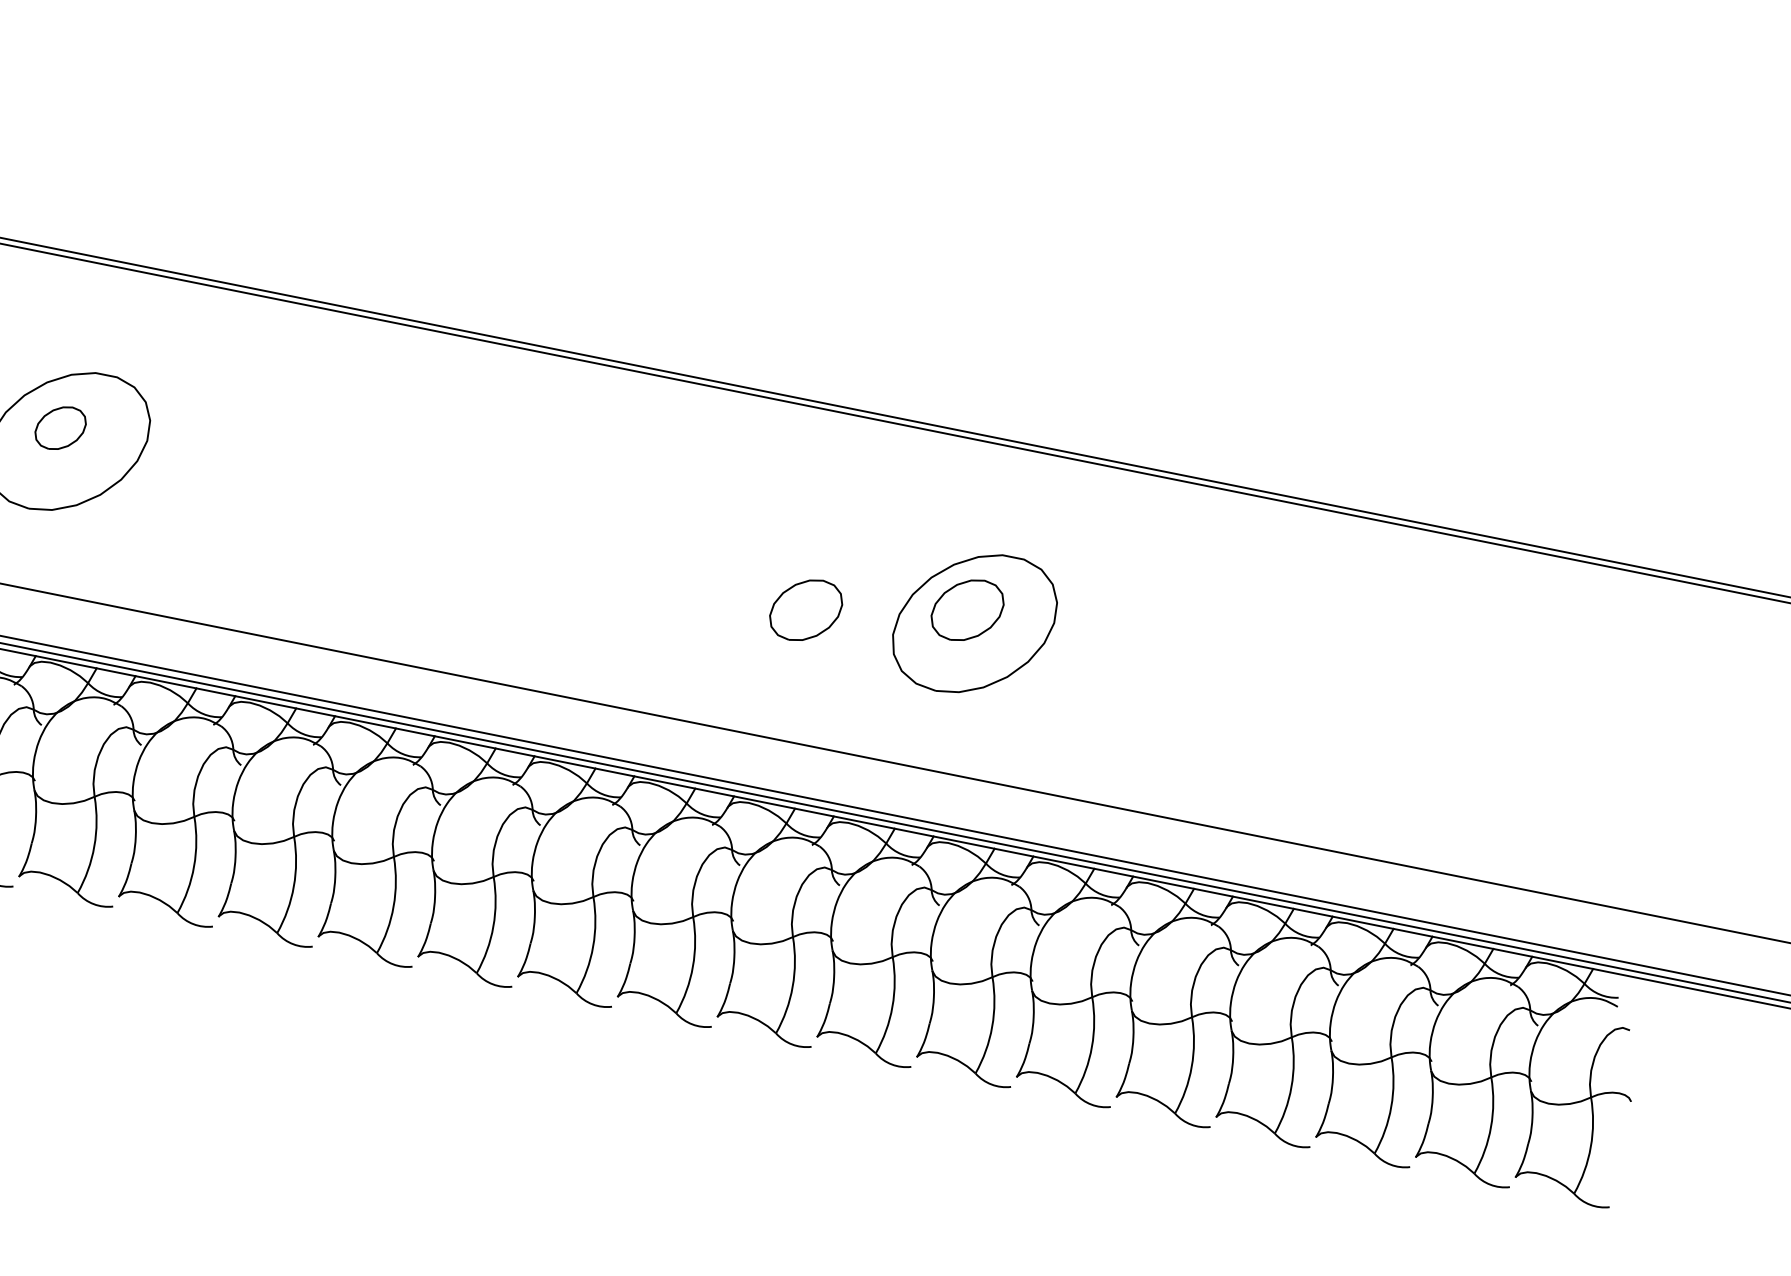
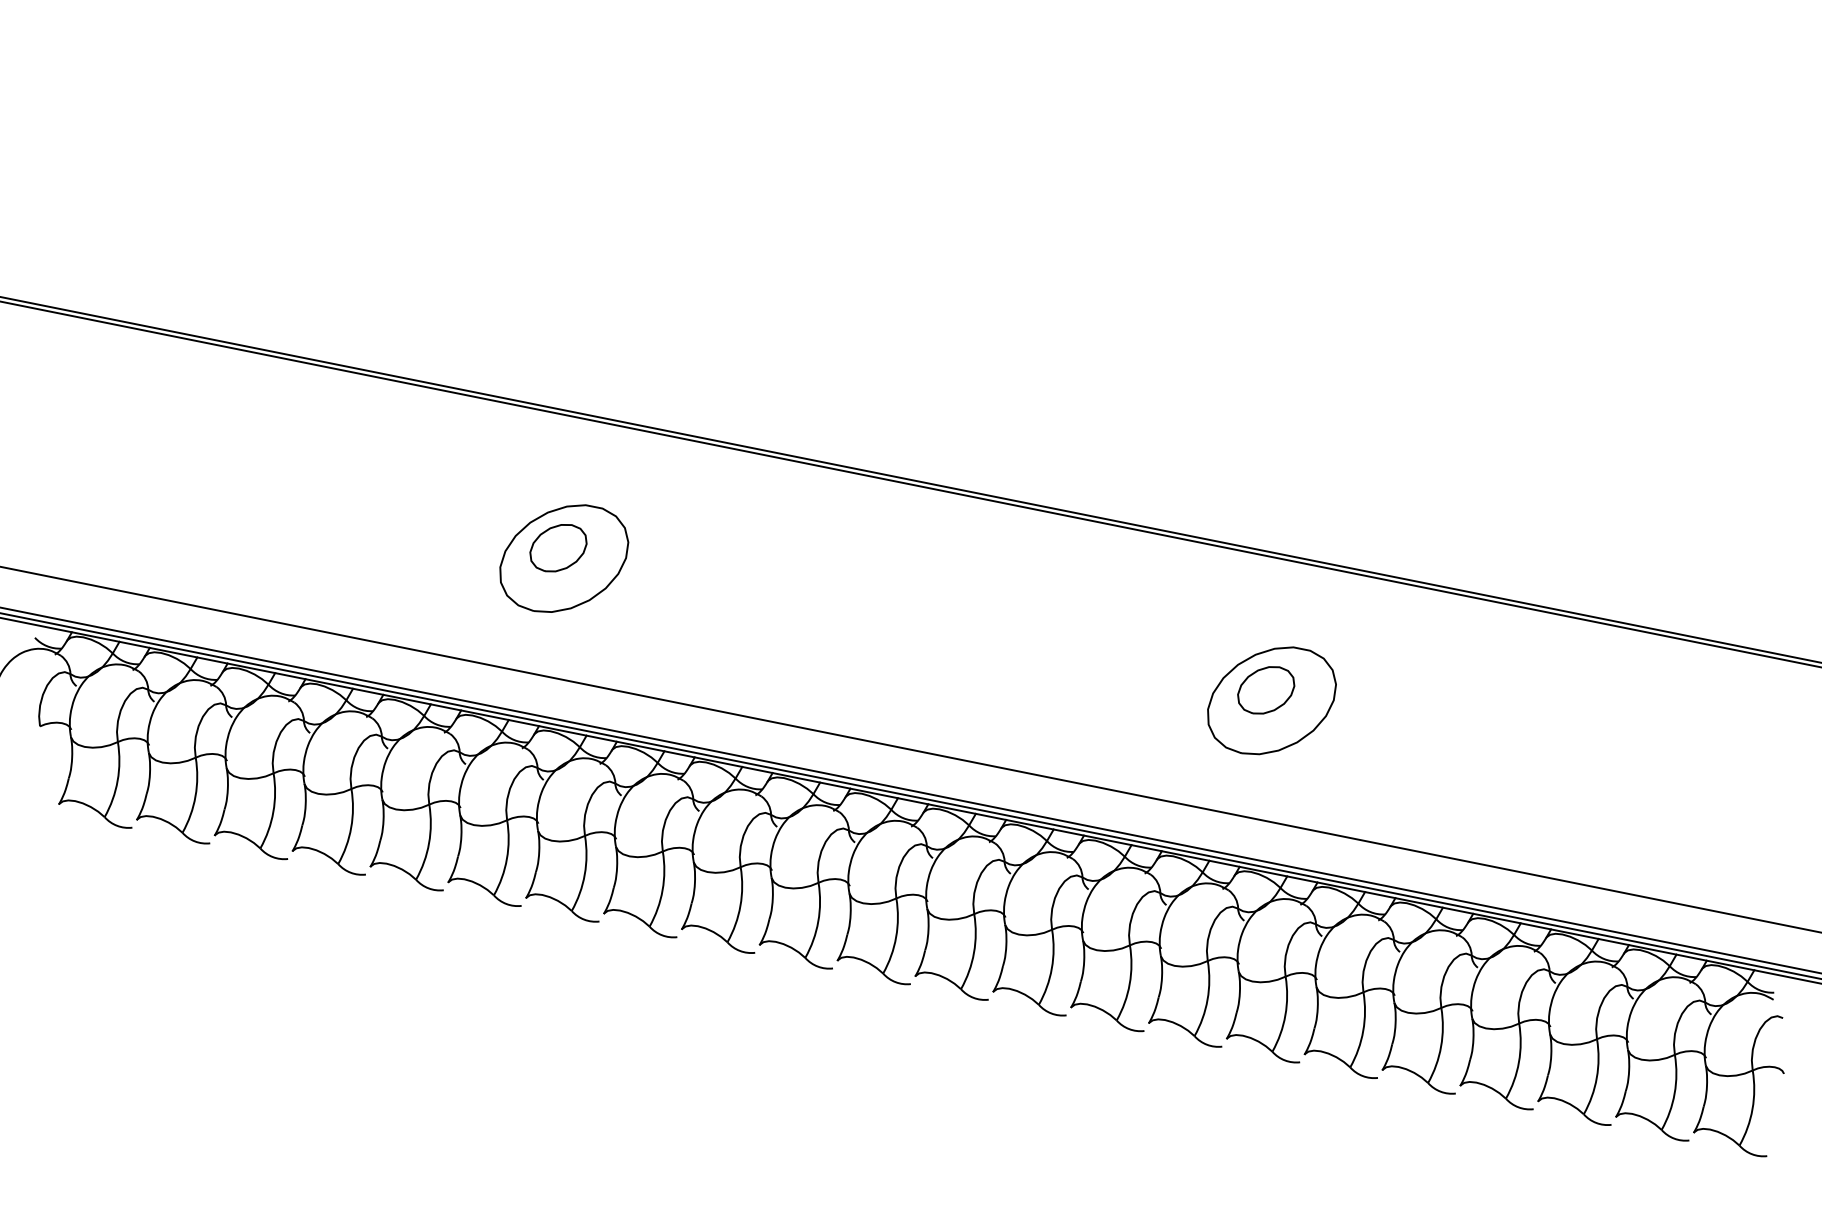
part: (60, 428) -> (558, 548), size x1.43
part: (806, 610) -> (1140, 690), removed

